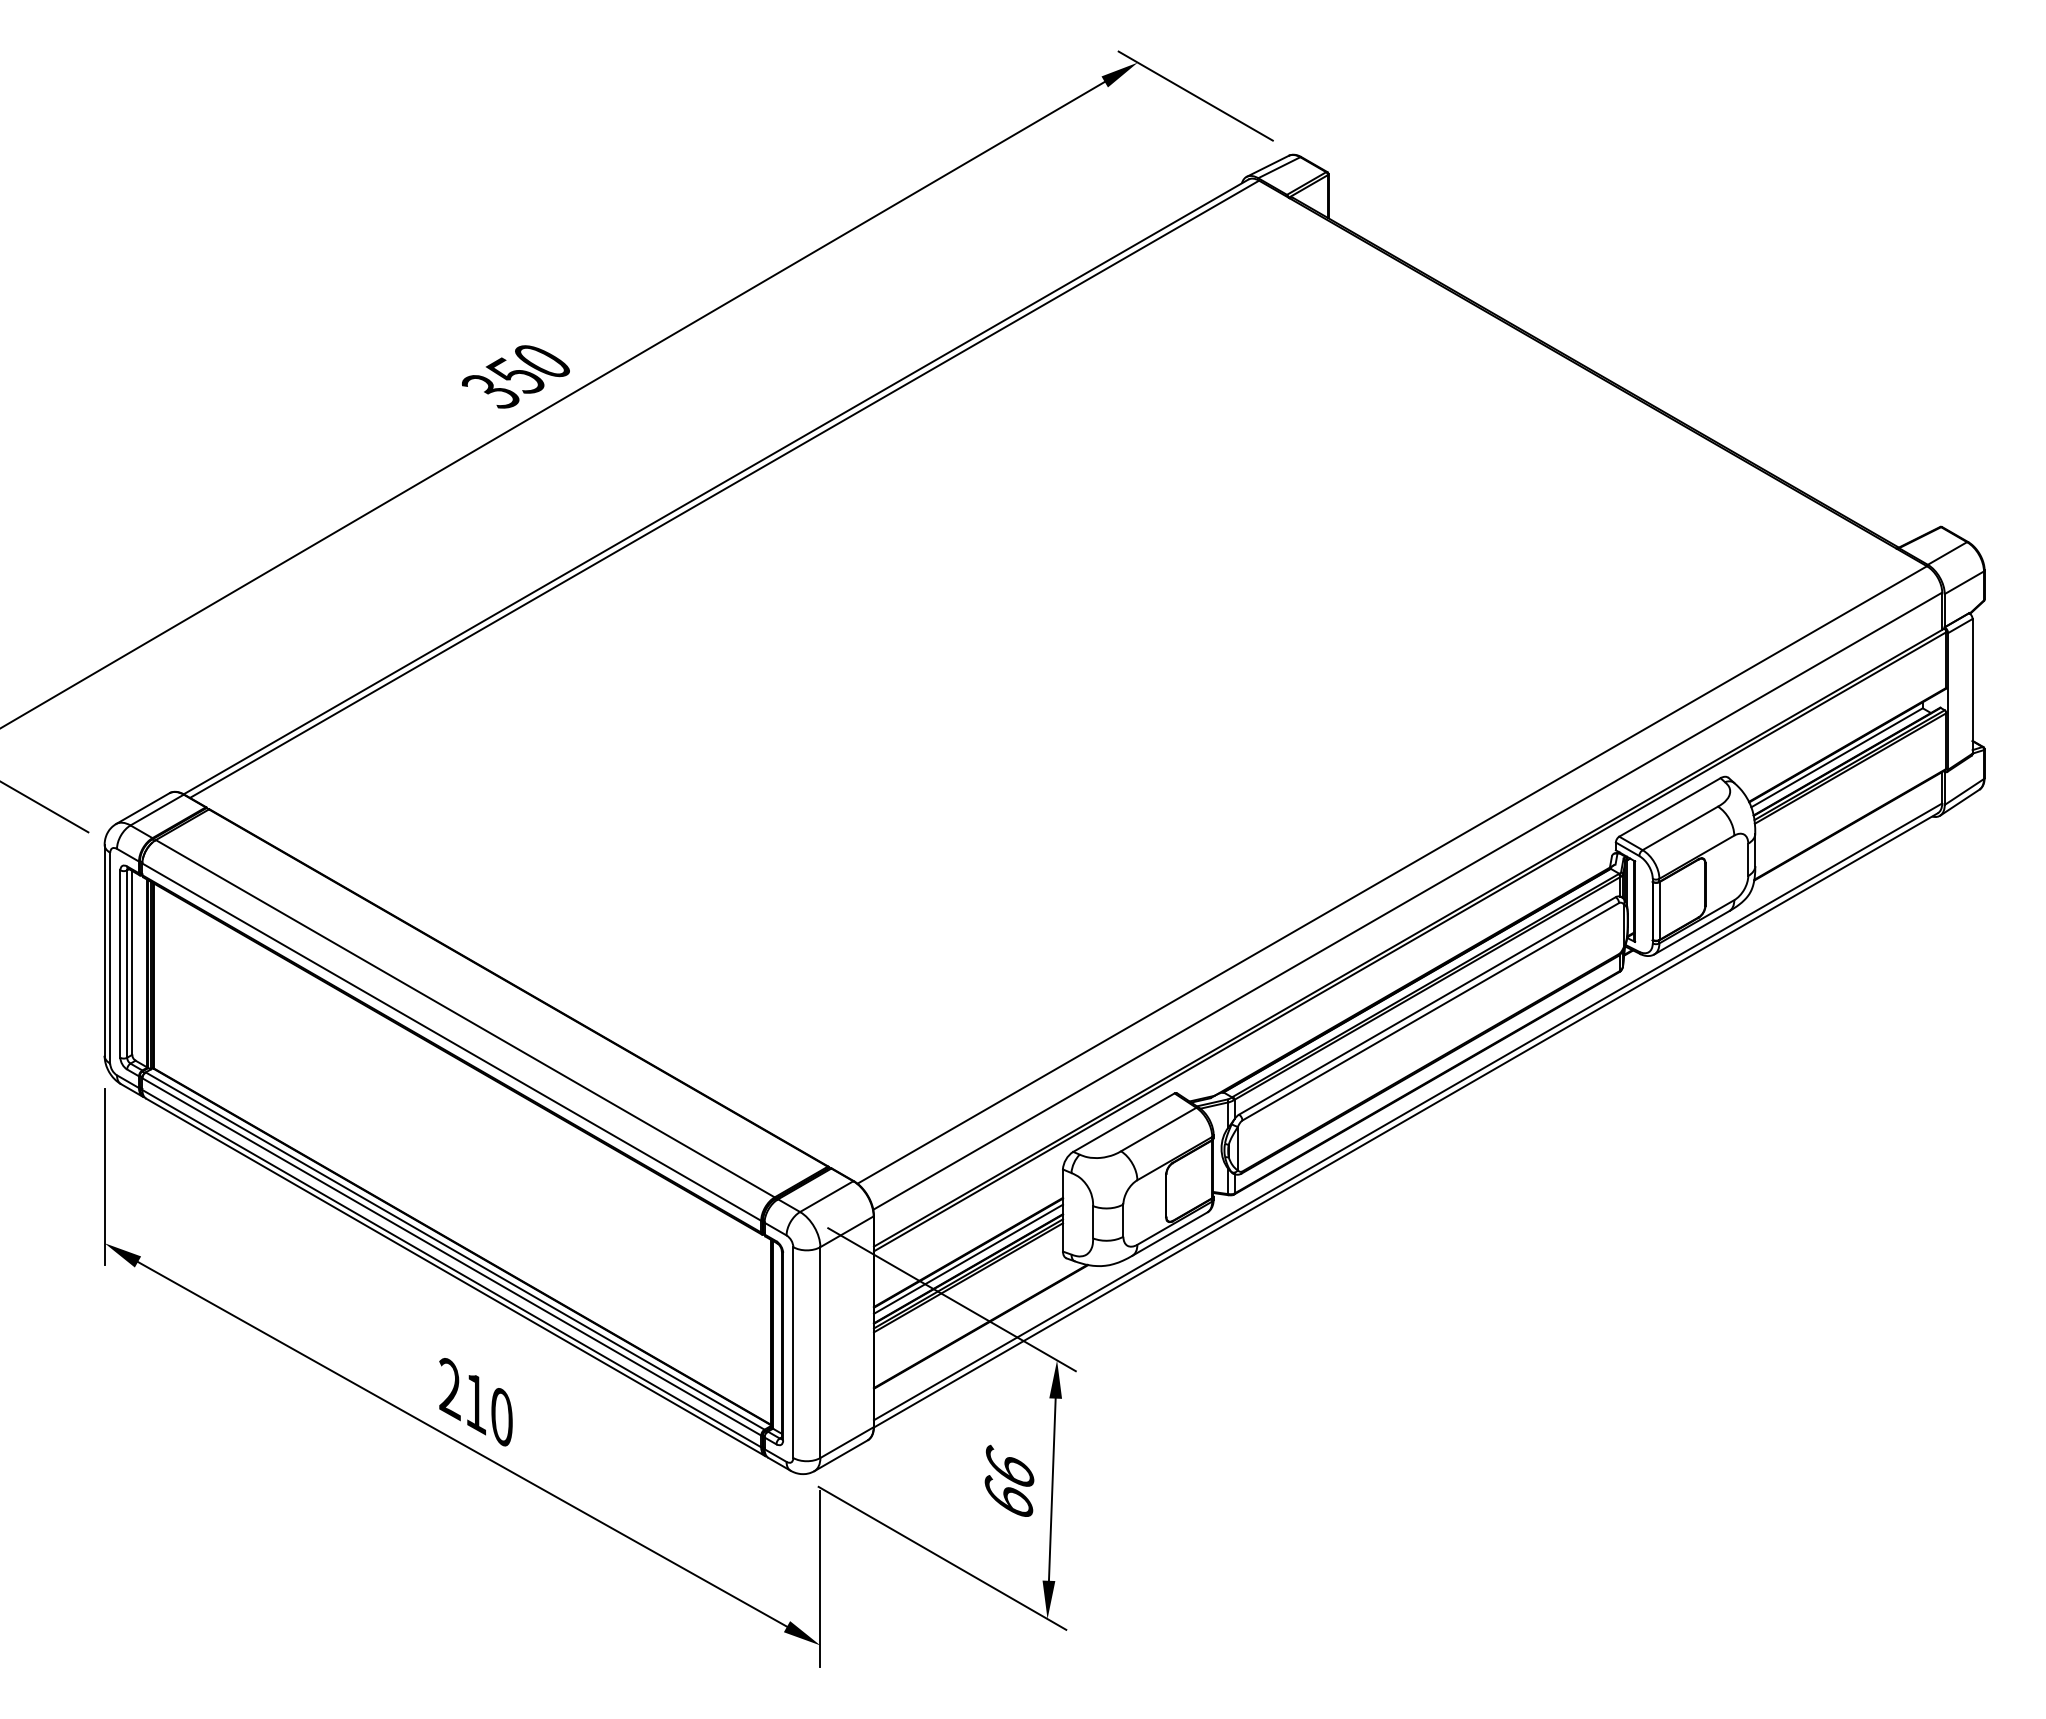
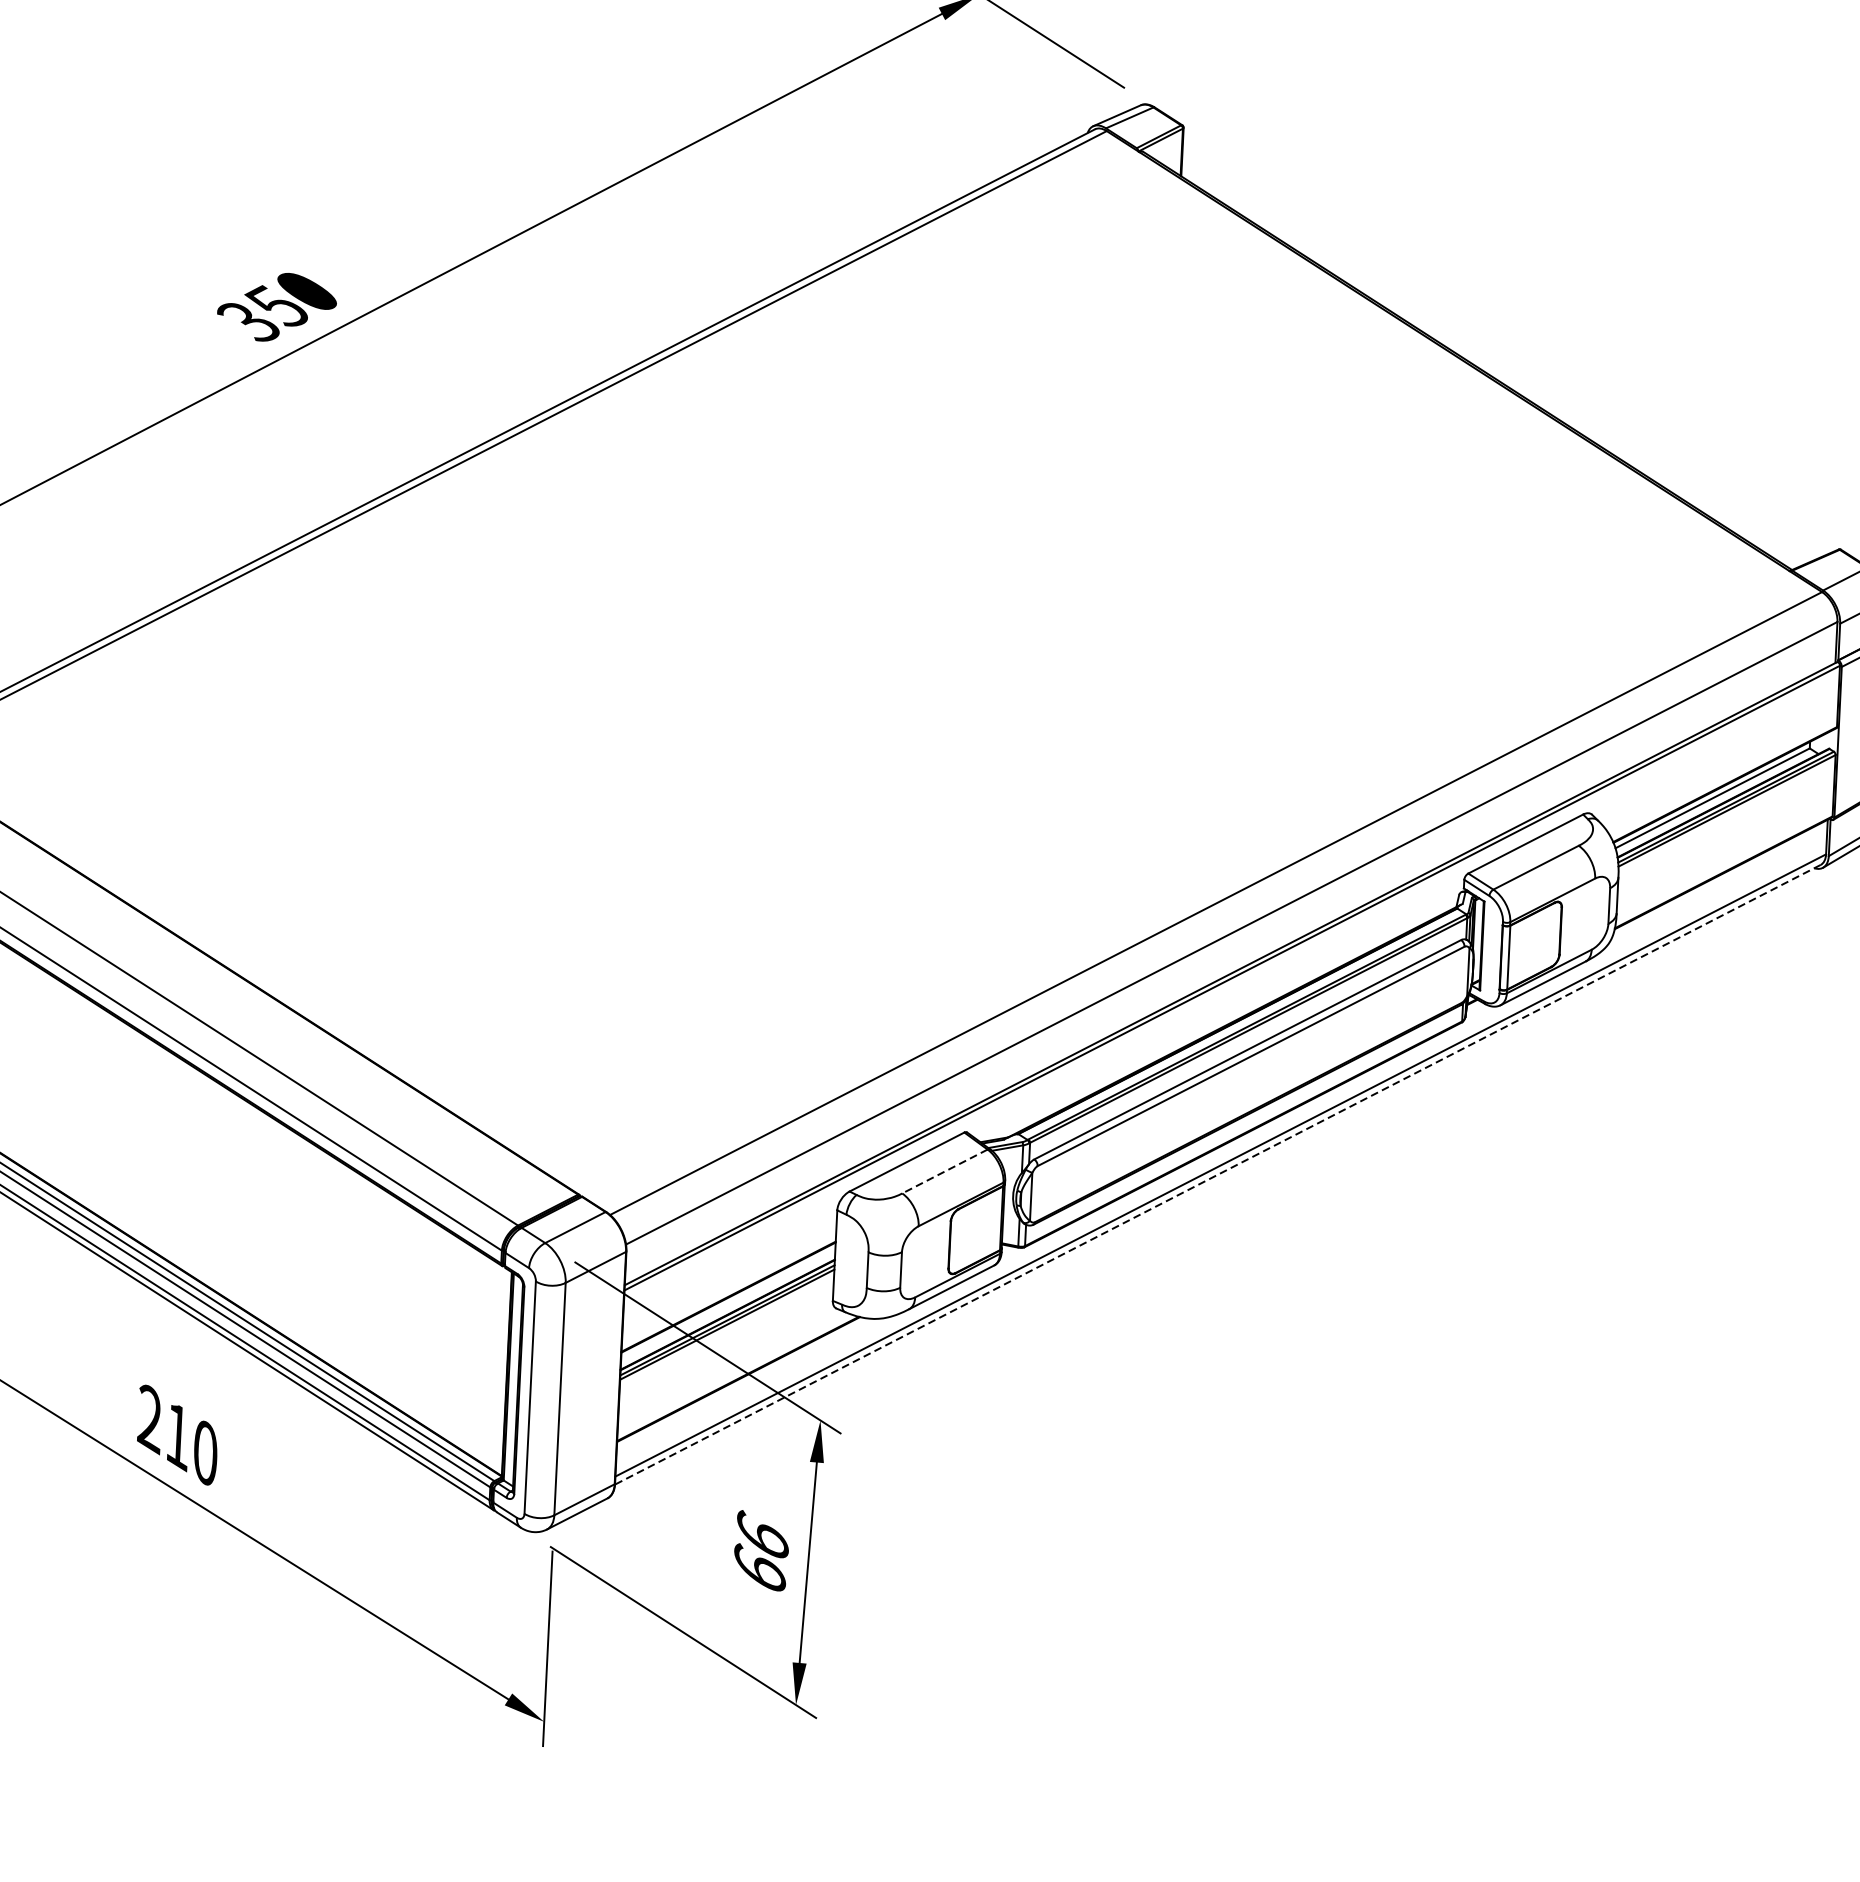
line: (1405, 1120) -> (1217, 1174), solid -> dashed
line: (1158, 1129) -> (944, 1171), solid -> dashed
line: (968, 1258) -> (728, 1303), removed

